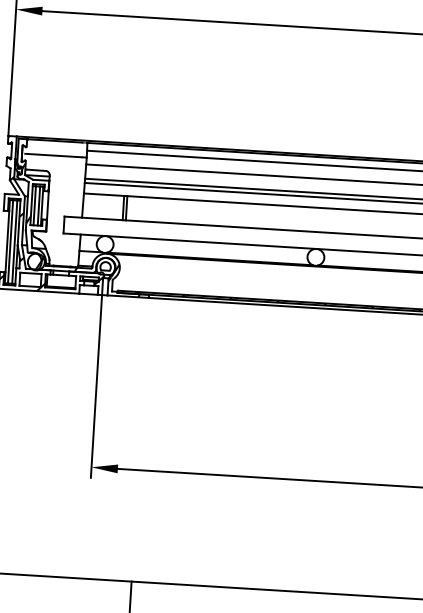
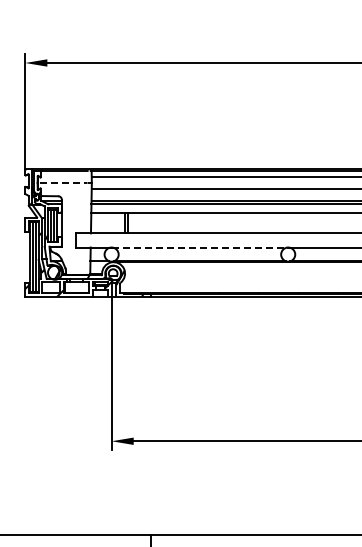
line: (52, 154) -> (63, 182), solid -> dashed
line: (211, 242) -> (200, 247), solid -> dashed

